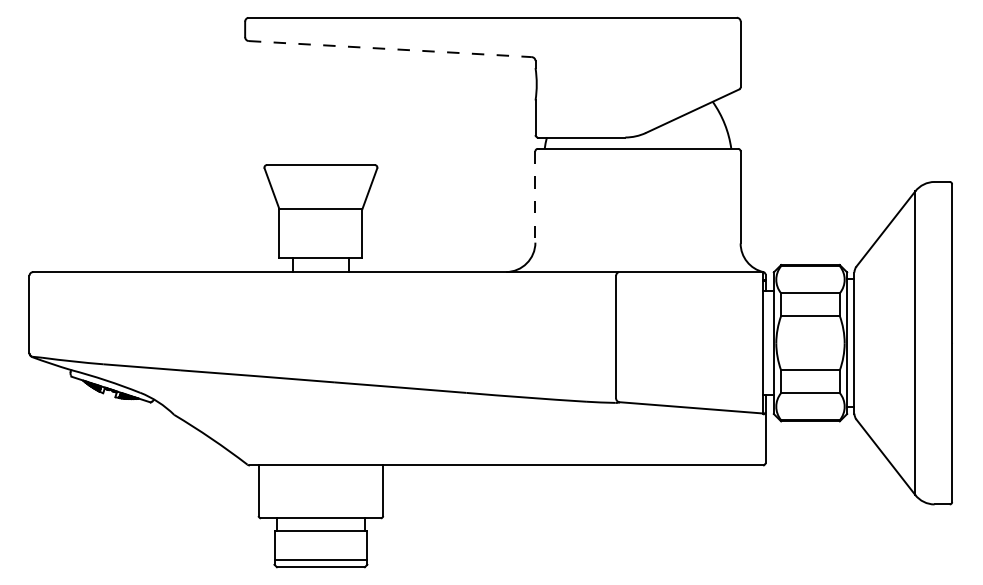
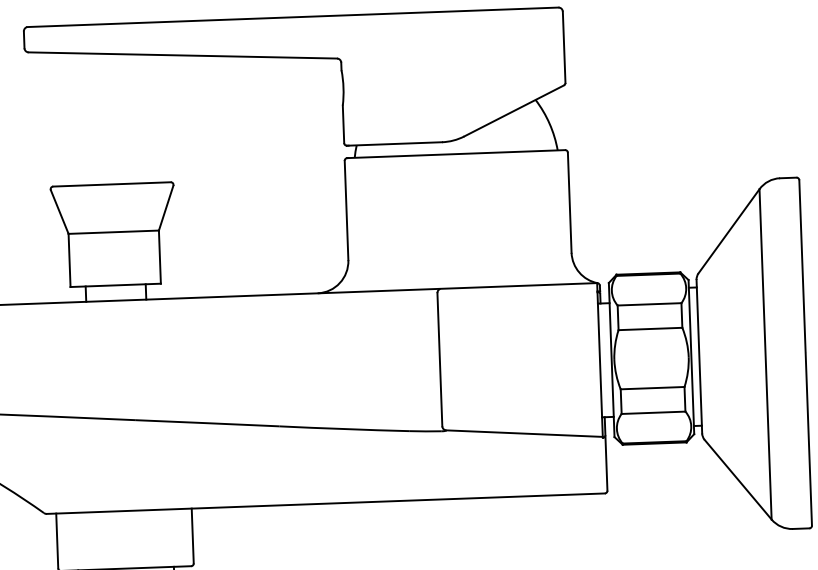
line: (390, 49) -> (183, 55), dashed -> solid
line: (535, 196) -> (346, 209), dashed -> solid

